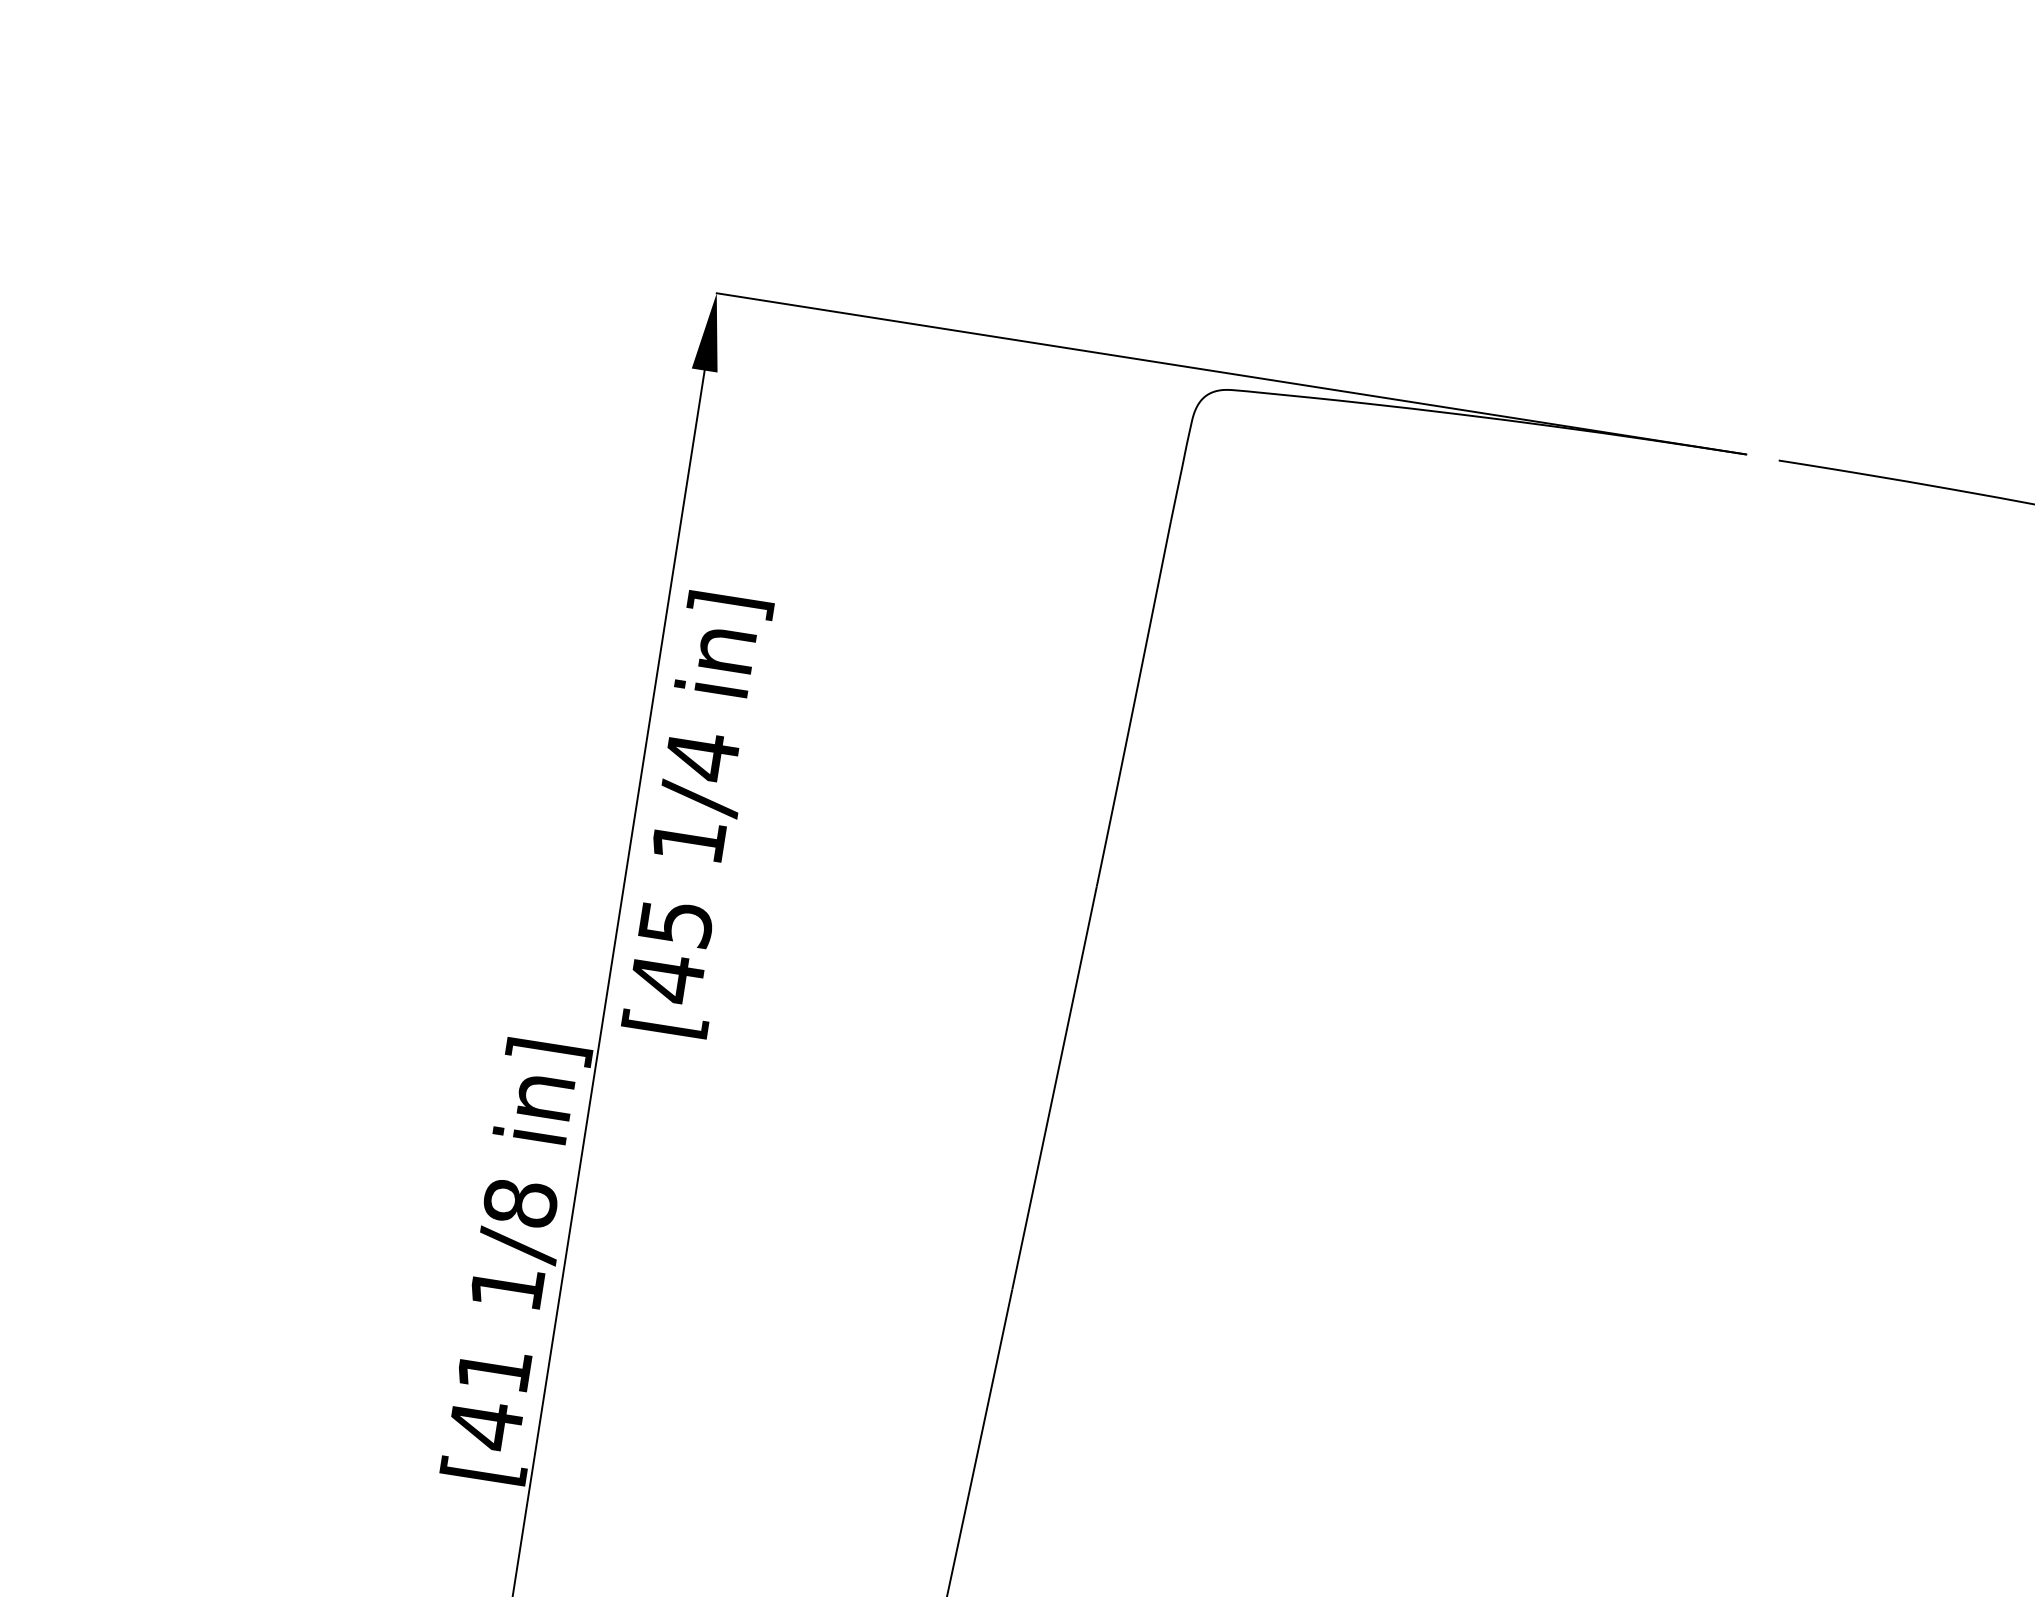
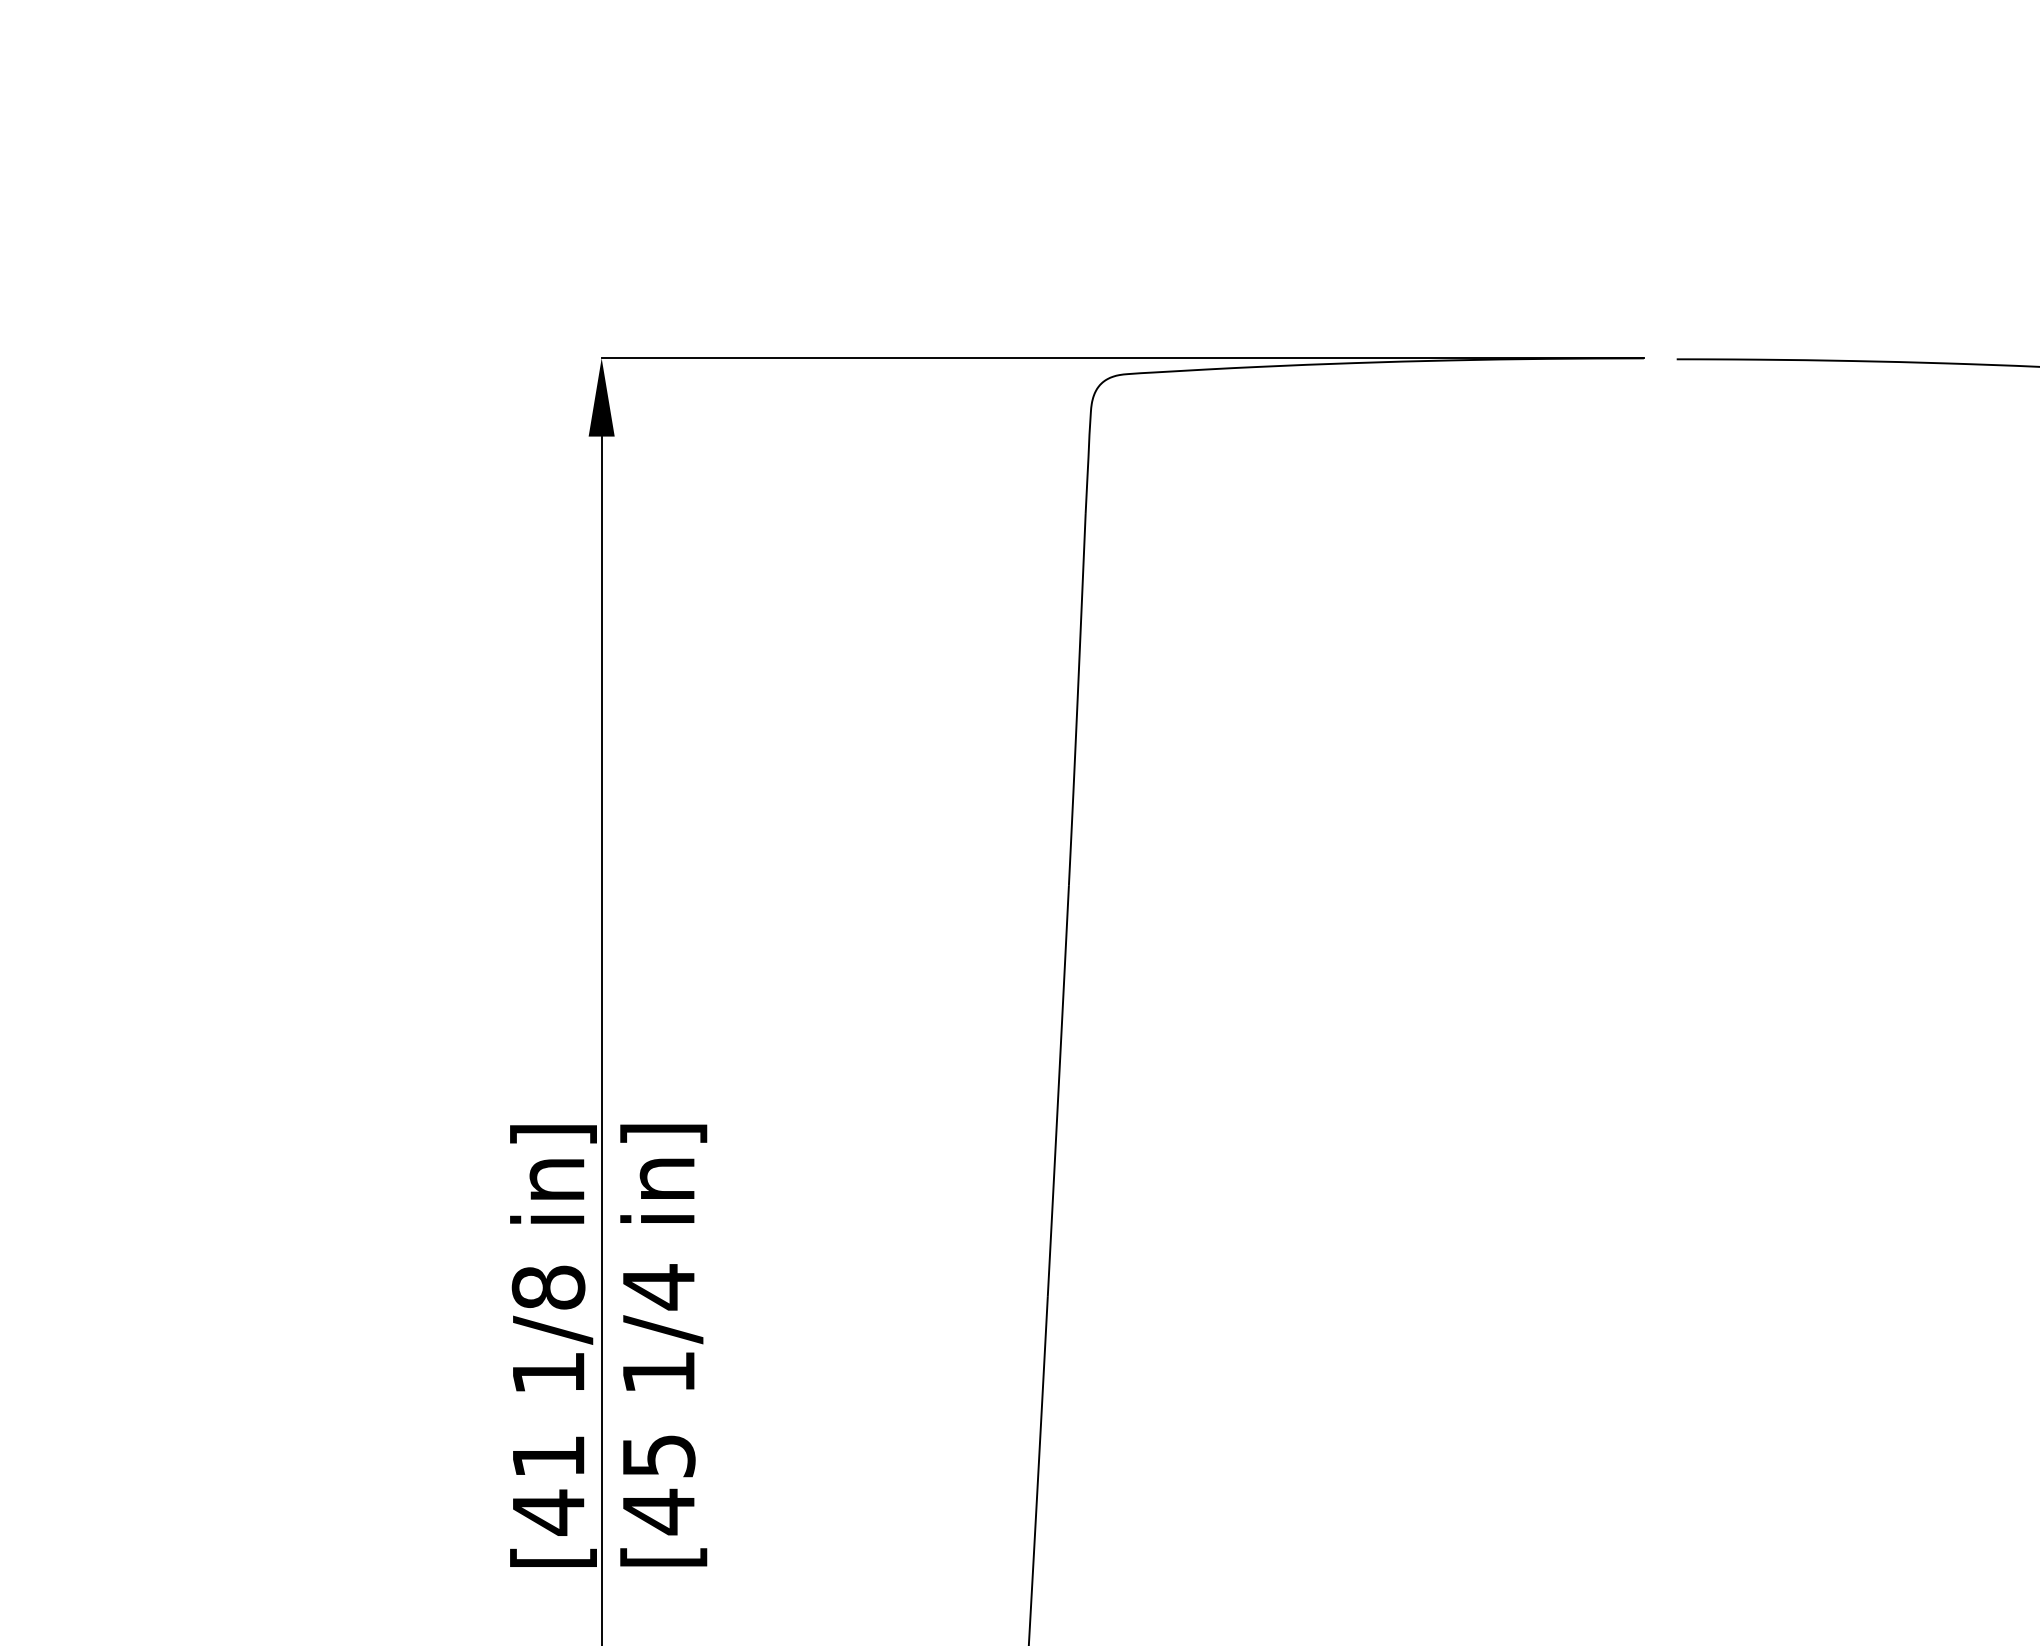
text: (697, 814) -> (663, 1345), moved

